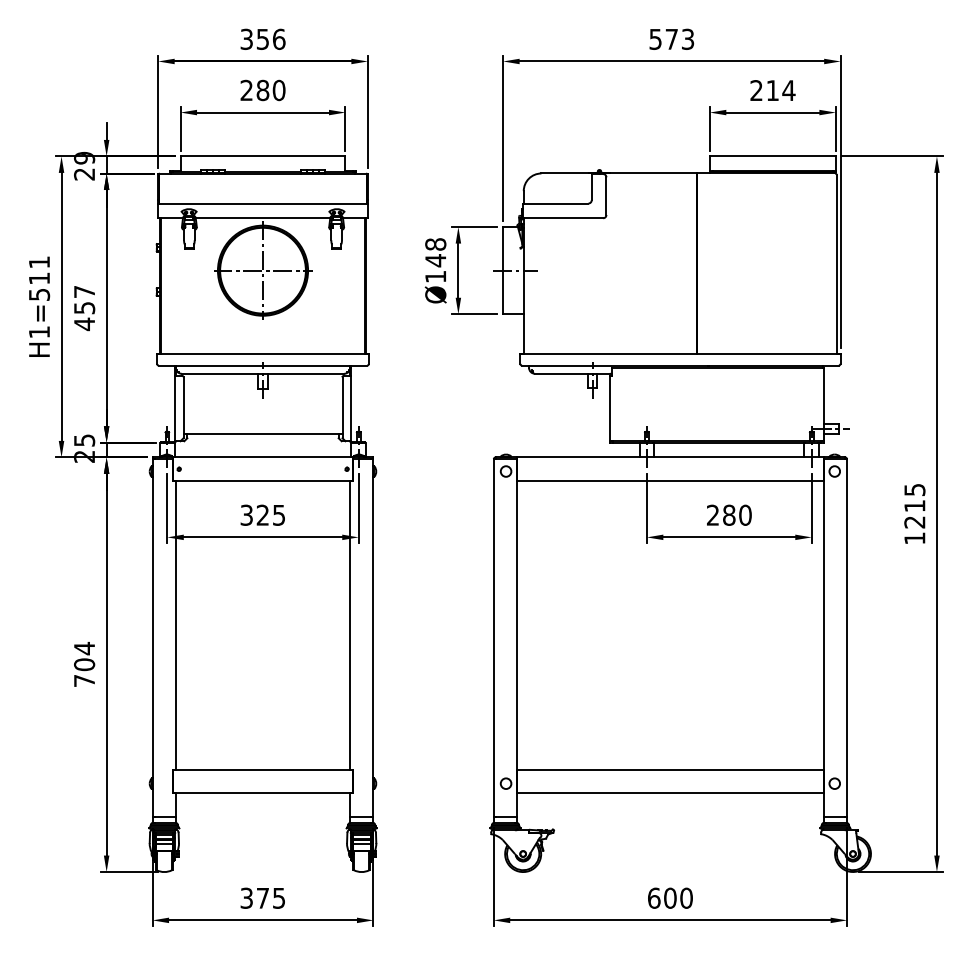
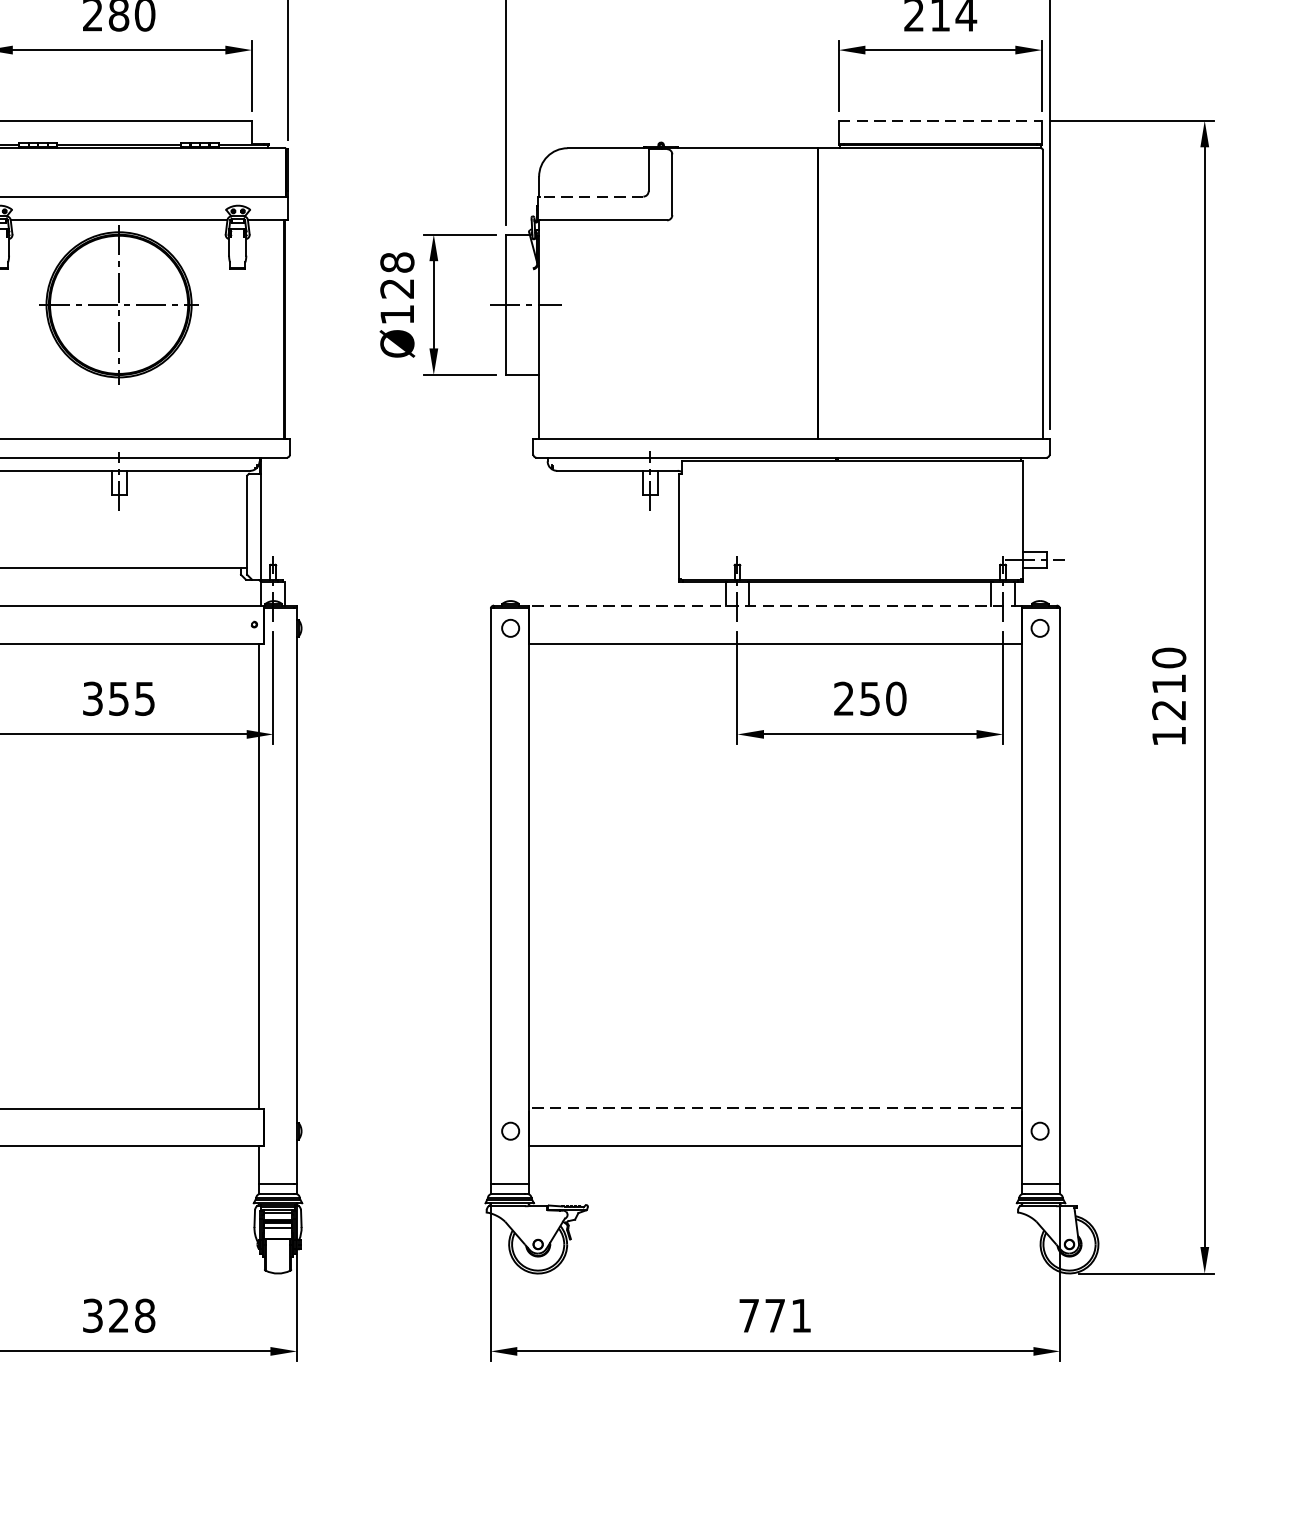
line: (773, 156) -> (941, 120), solid -> dashed
line: (555, 203) -> (590, 196), solid -> dashed
text: (435, 260) -> (396, 288), Ø148 -> Ø128
line: (669, 457) -> (773, 605), solid -> dashed
text: (914, 489) -> (1168, 657), 1215 -> 1210
text: (262, 514) -> (118, 697), 325 -> 355
text: (729, 514) -> (870, 697), 280 -> 250
line: (669, 769) -> (773, 1108), solid -> dashed
text: (270, 897) -> (131, 1314), 375 -> 328
text: (670, 897) -> (775, 1314), 600 -> 771

